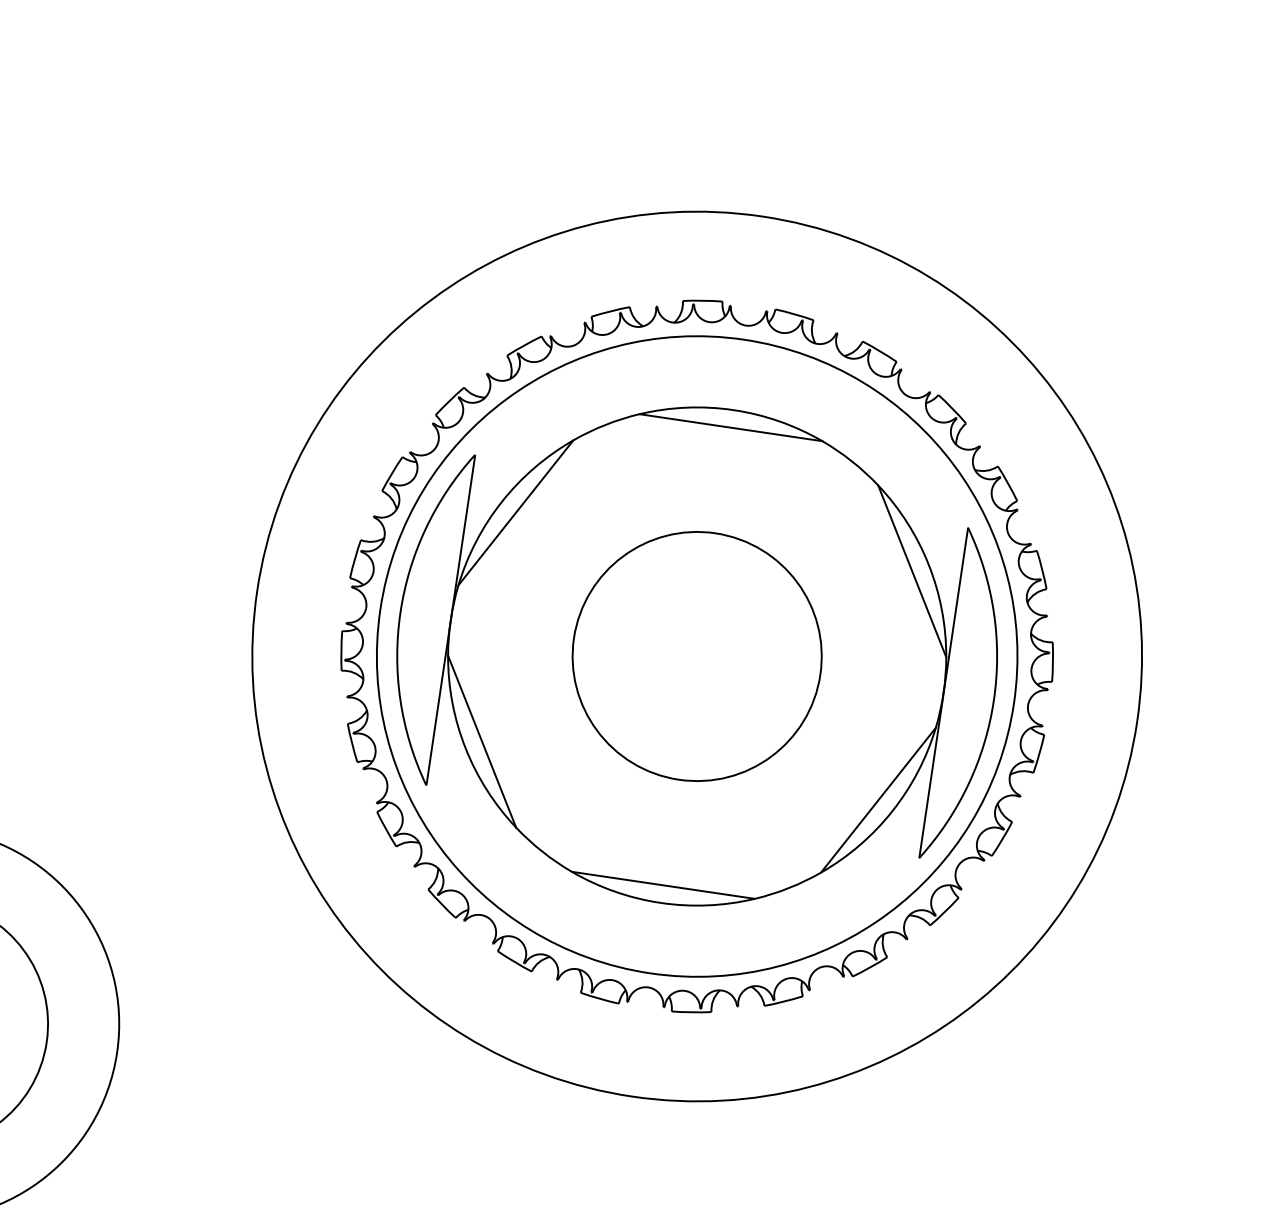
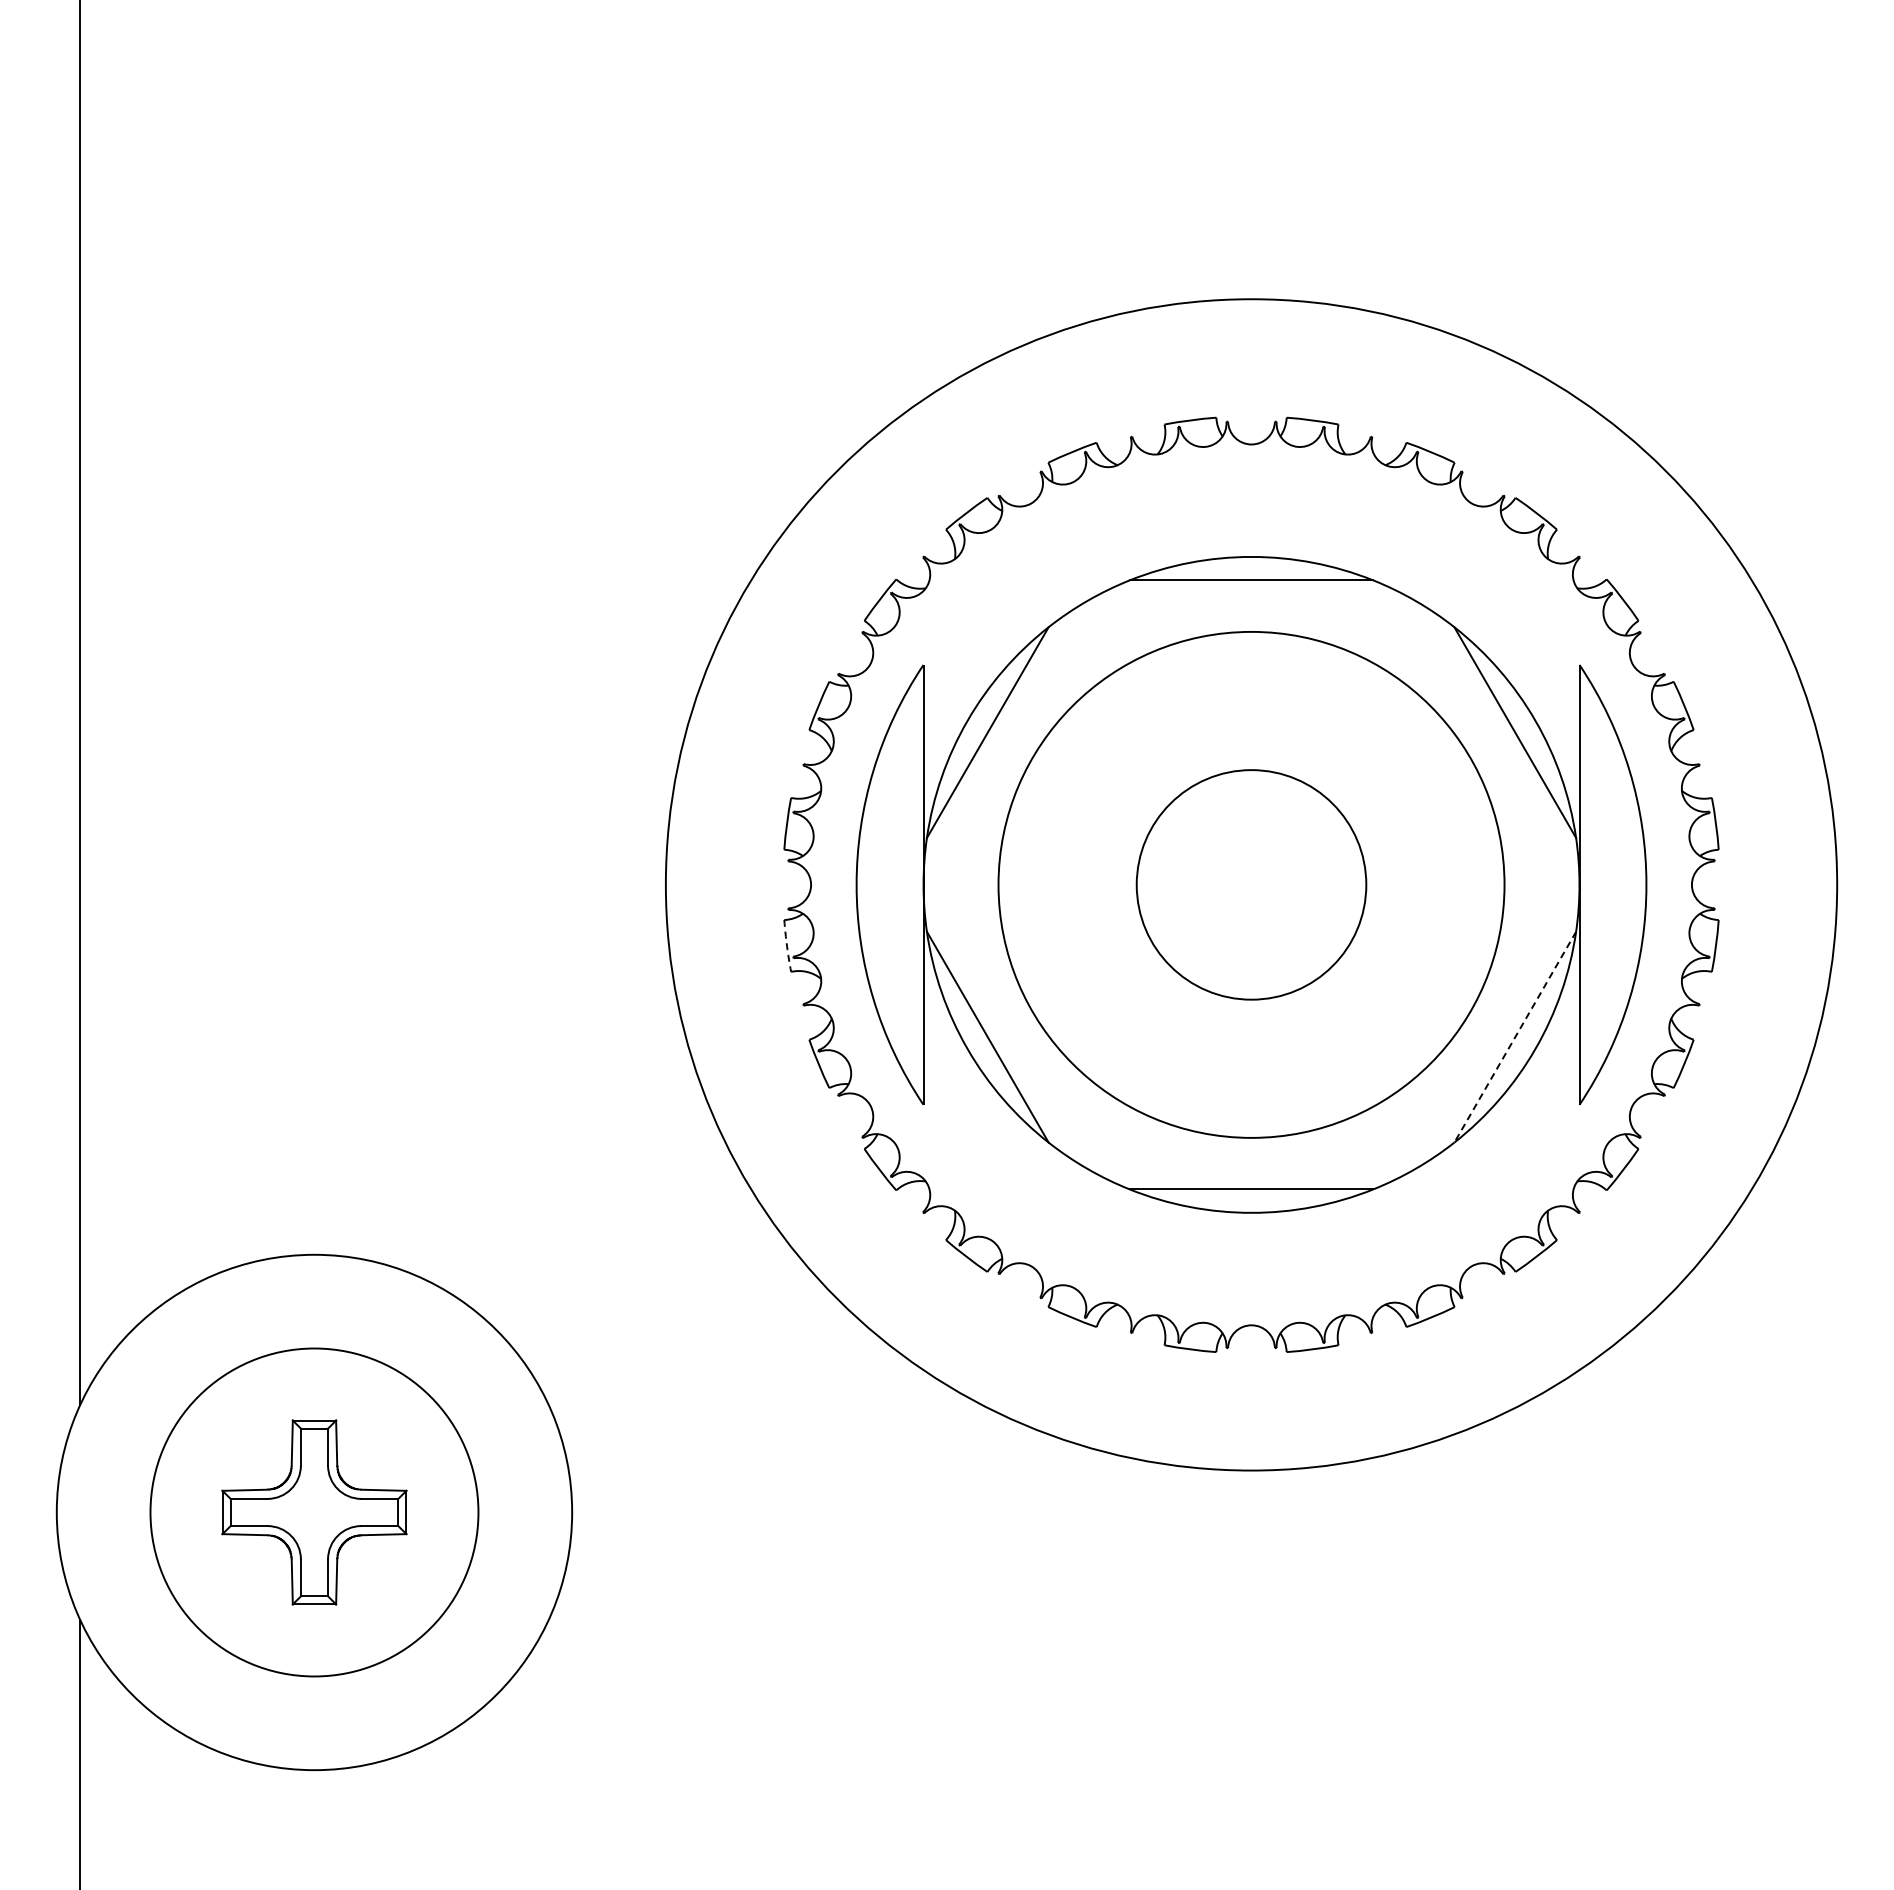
arc: (341, 651) -> (787, 946), solid -> dashed
circle: (697, 656) -> (1251, 884), size x0.6
circle: (697, 656) -> (1251, 884), size x0.7
line: (878, 800) -> (1515, 1037), solid -> dashed

